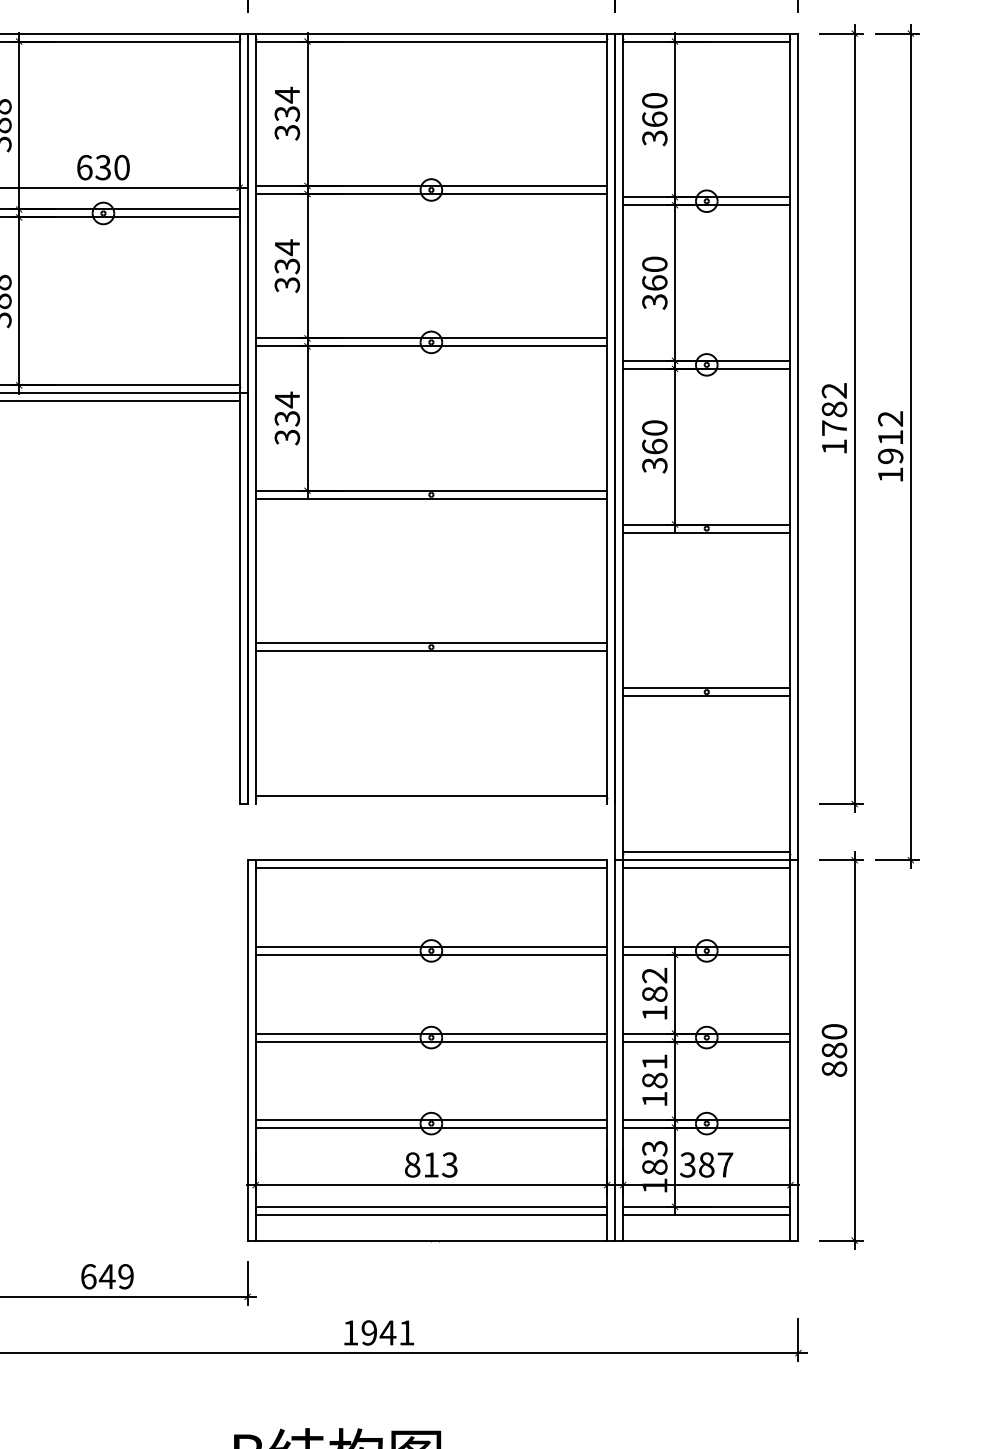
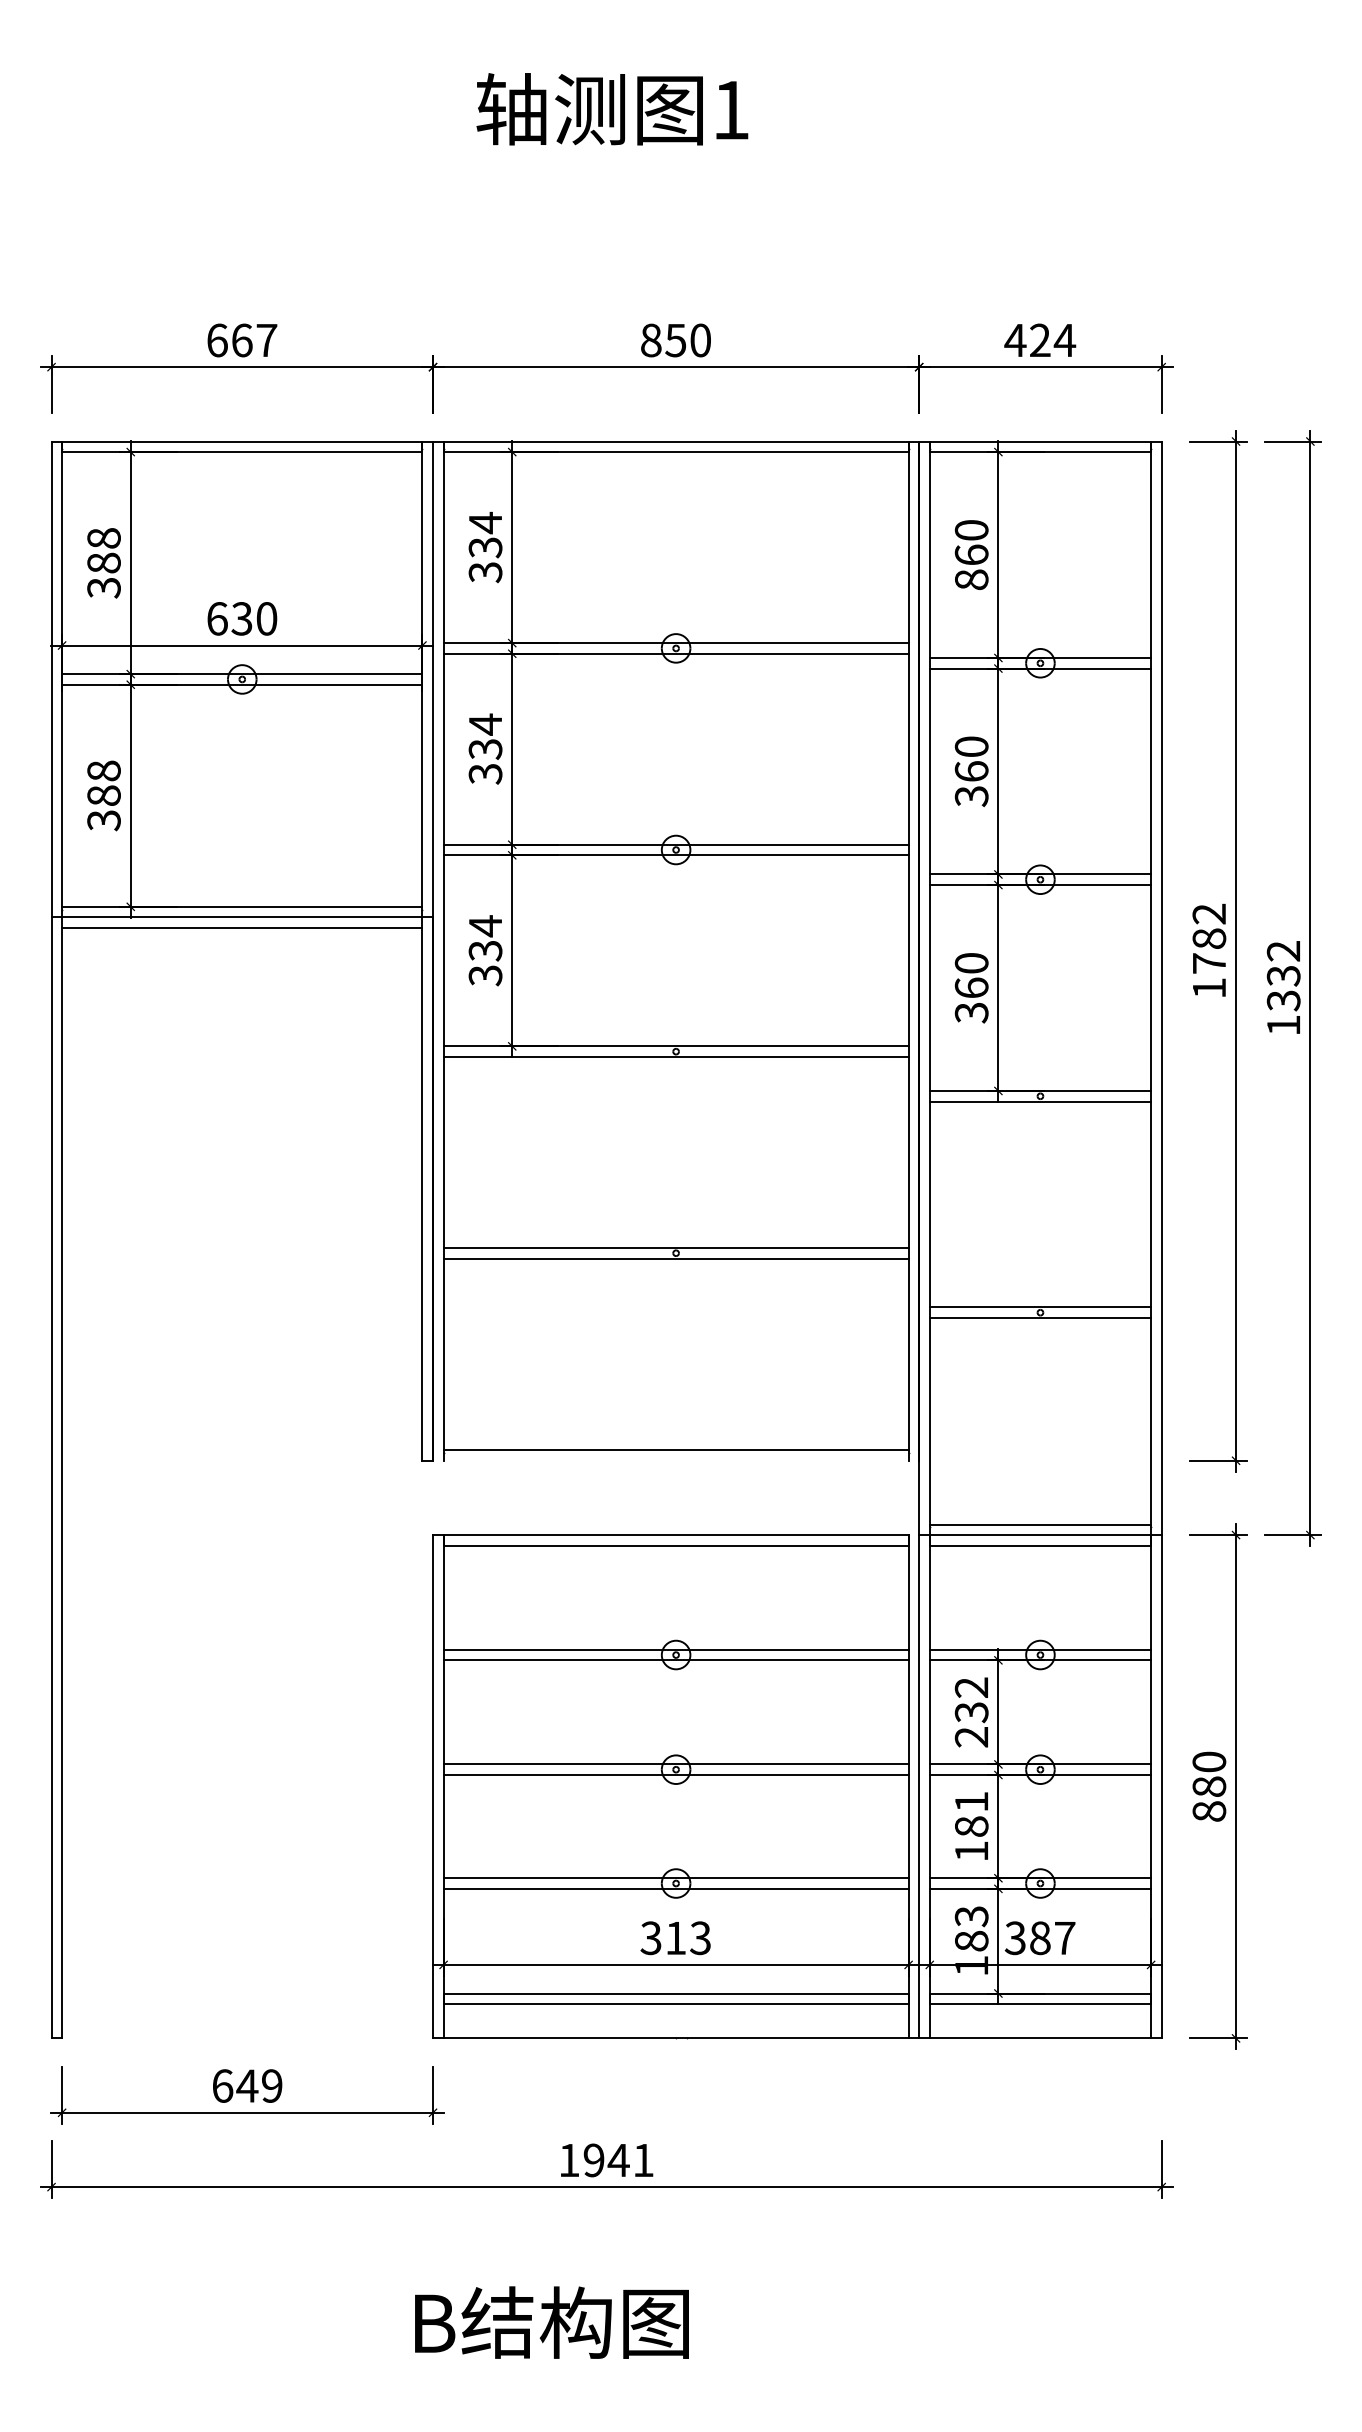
text: (654, 137) -> (971, 579), 360 -> 860
text: (890, 447) -> (1283, 988), 1912 -> 1332
text: (654, 1003) -> (971, 1724), 182 -> 232
text: (412, 1164) -> (650, 1937), 813 -> 313

